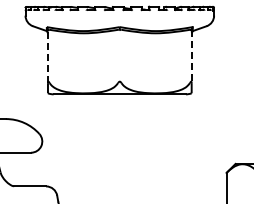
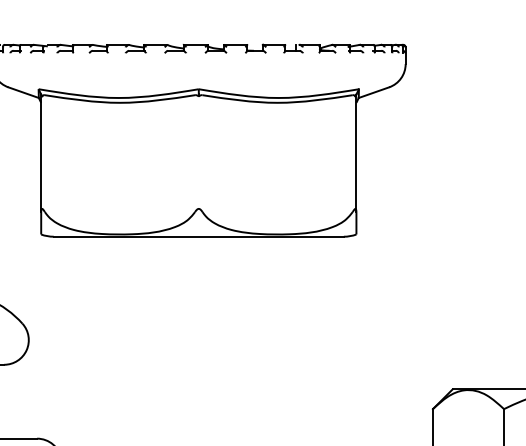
line: (47, 56) -> (40, 153), dashed -> solid
line: (191, 56) -> (356, 153), dashed -> solid

